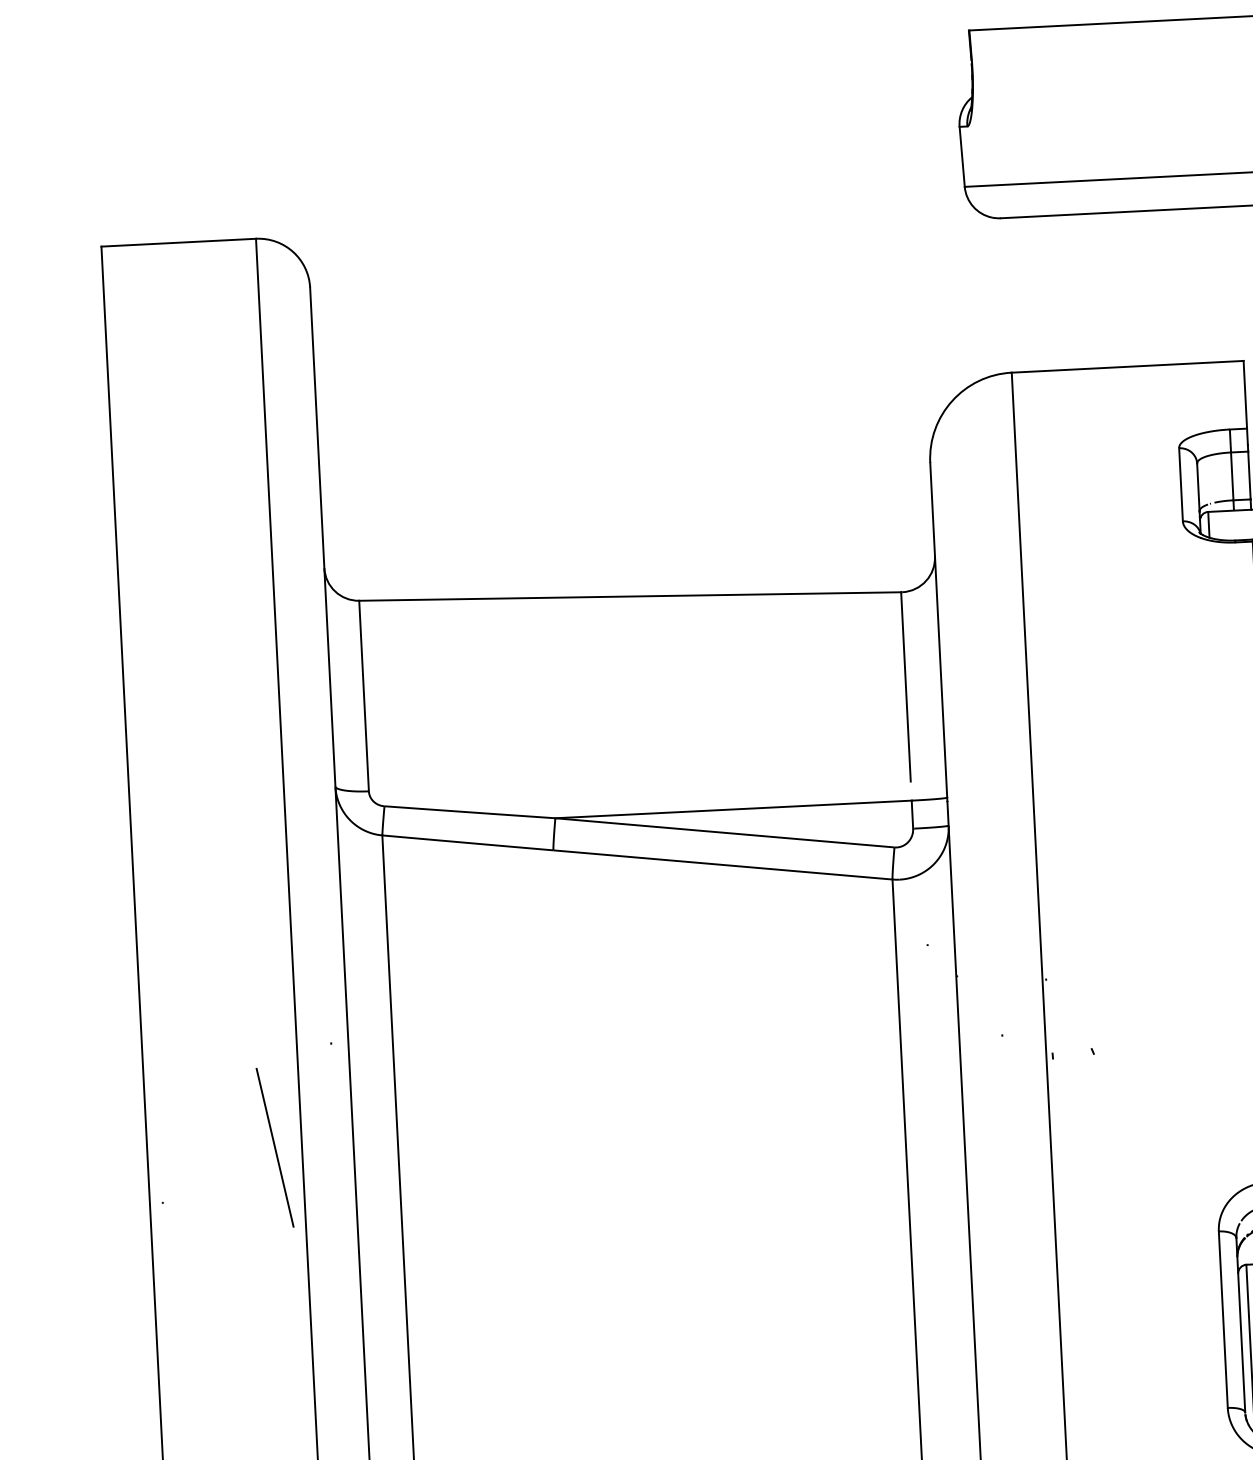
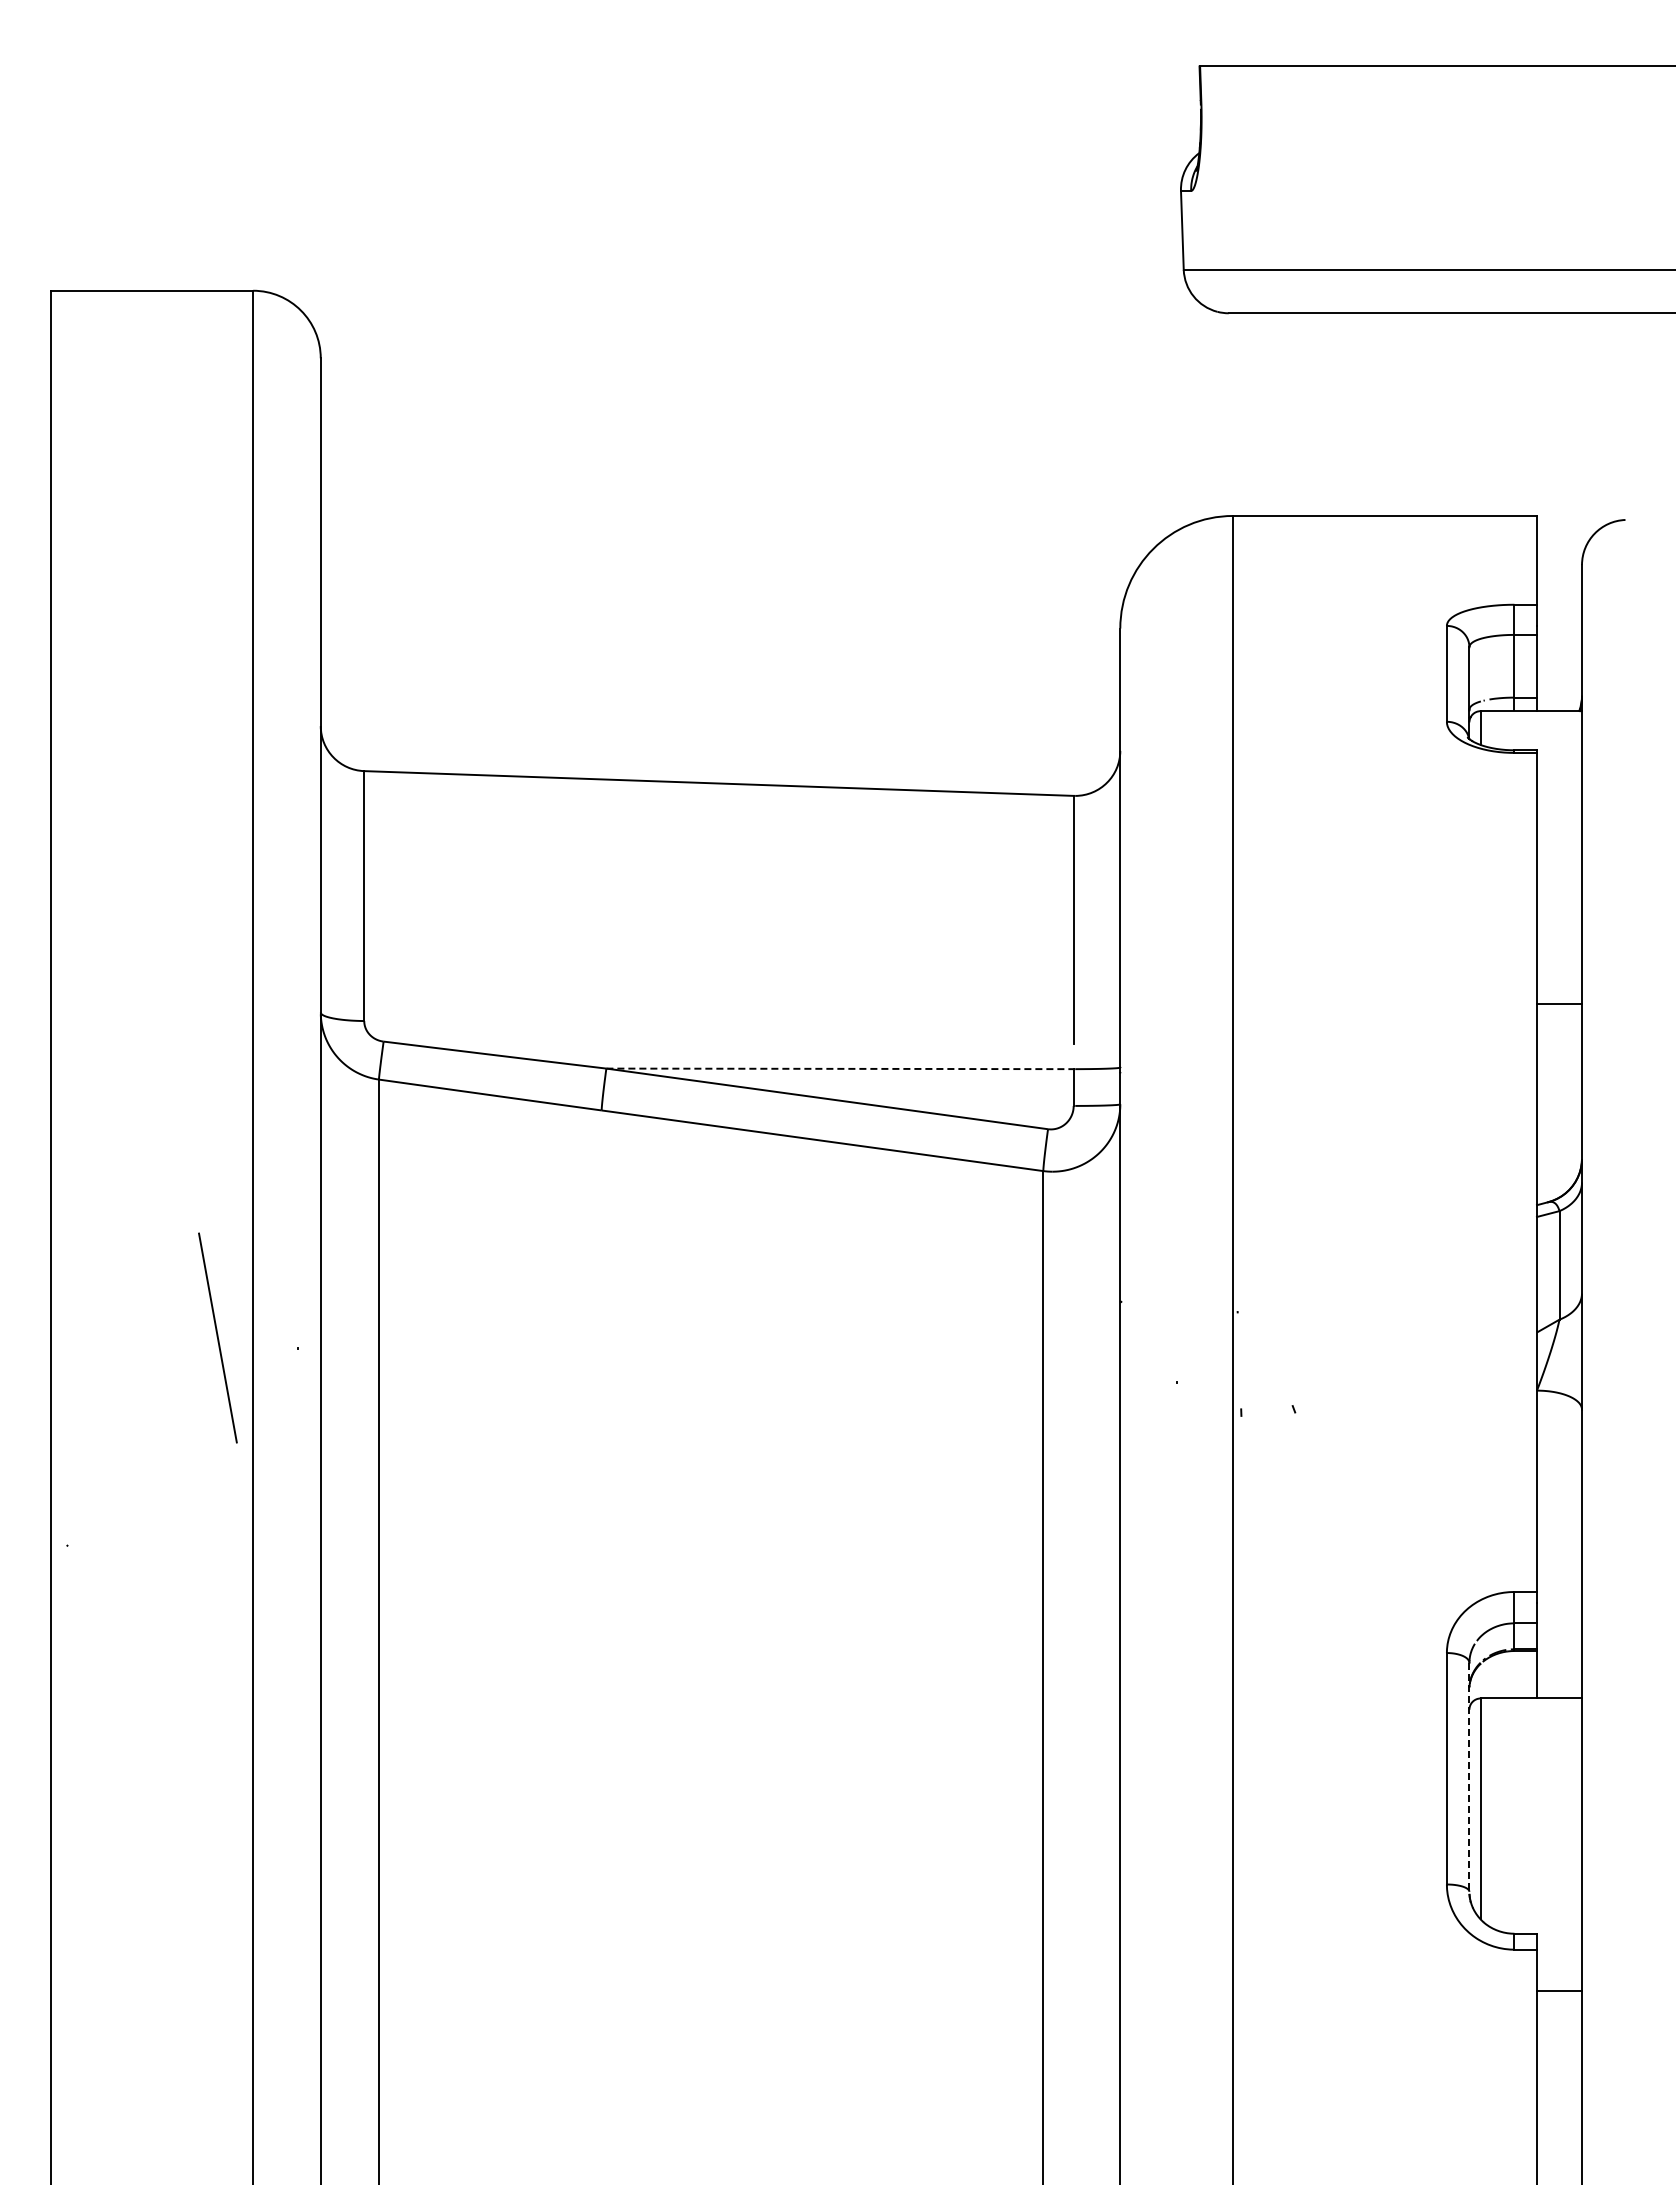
line: (733, 809) -> (840, 1068), solid -> dashed
line: (274, 1147) -> (217, 1337), moved
line: (1240, 1325) -> (1469, 1777), solid -> dashed

